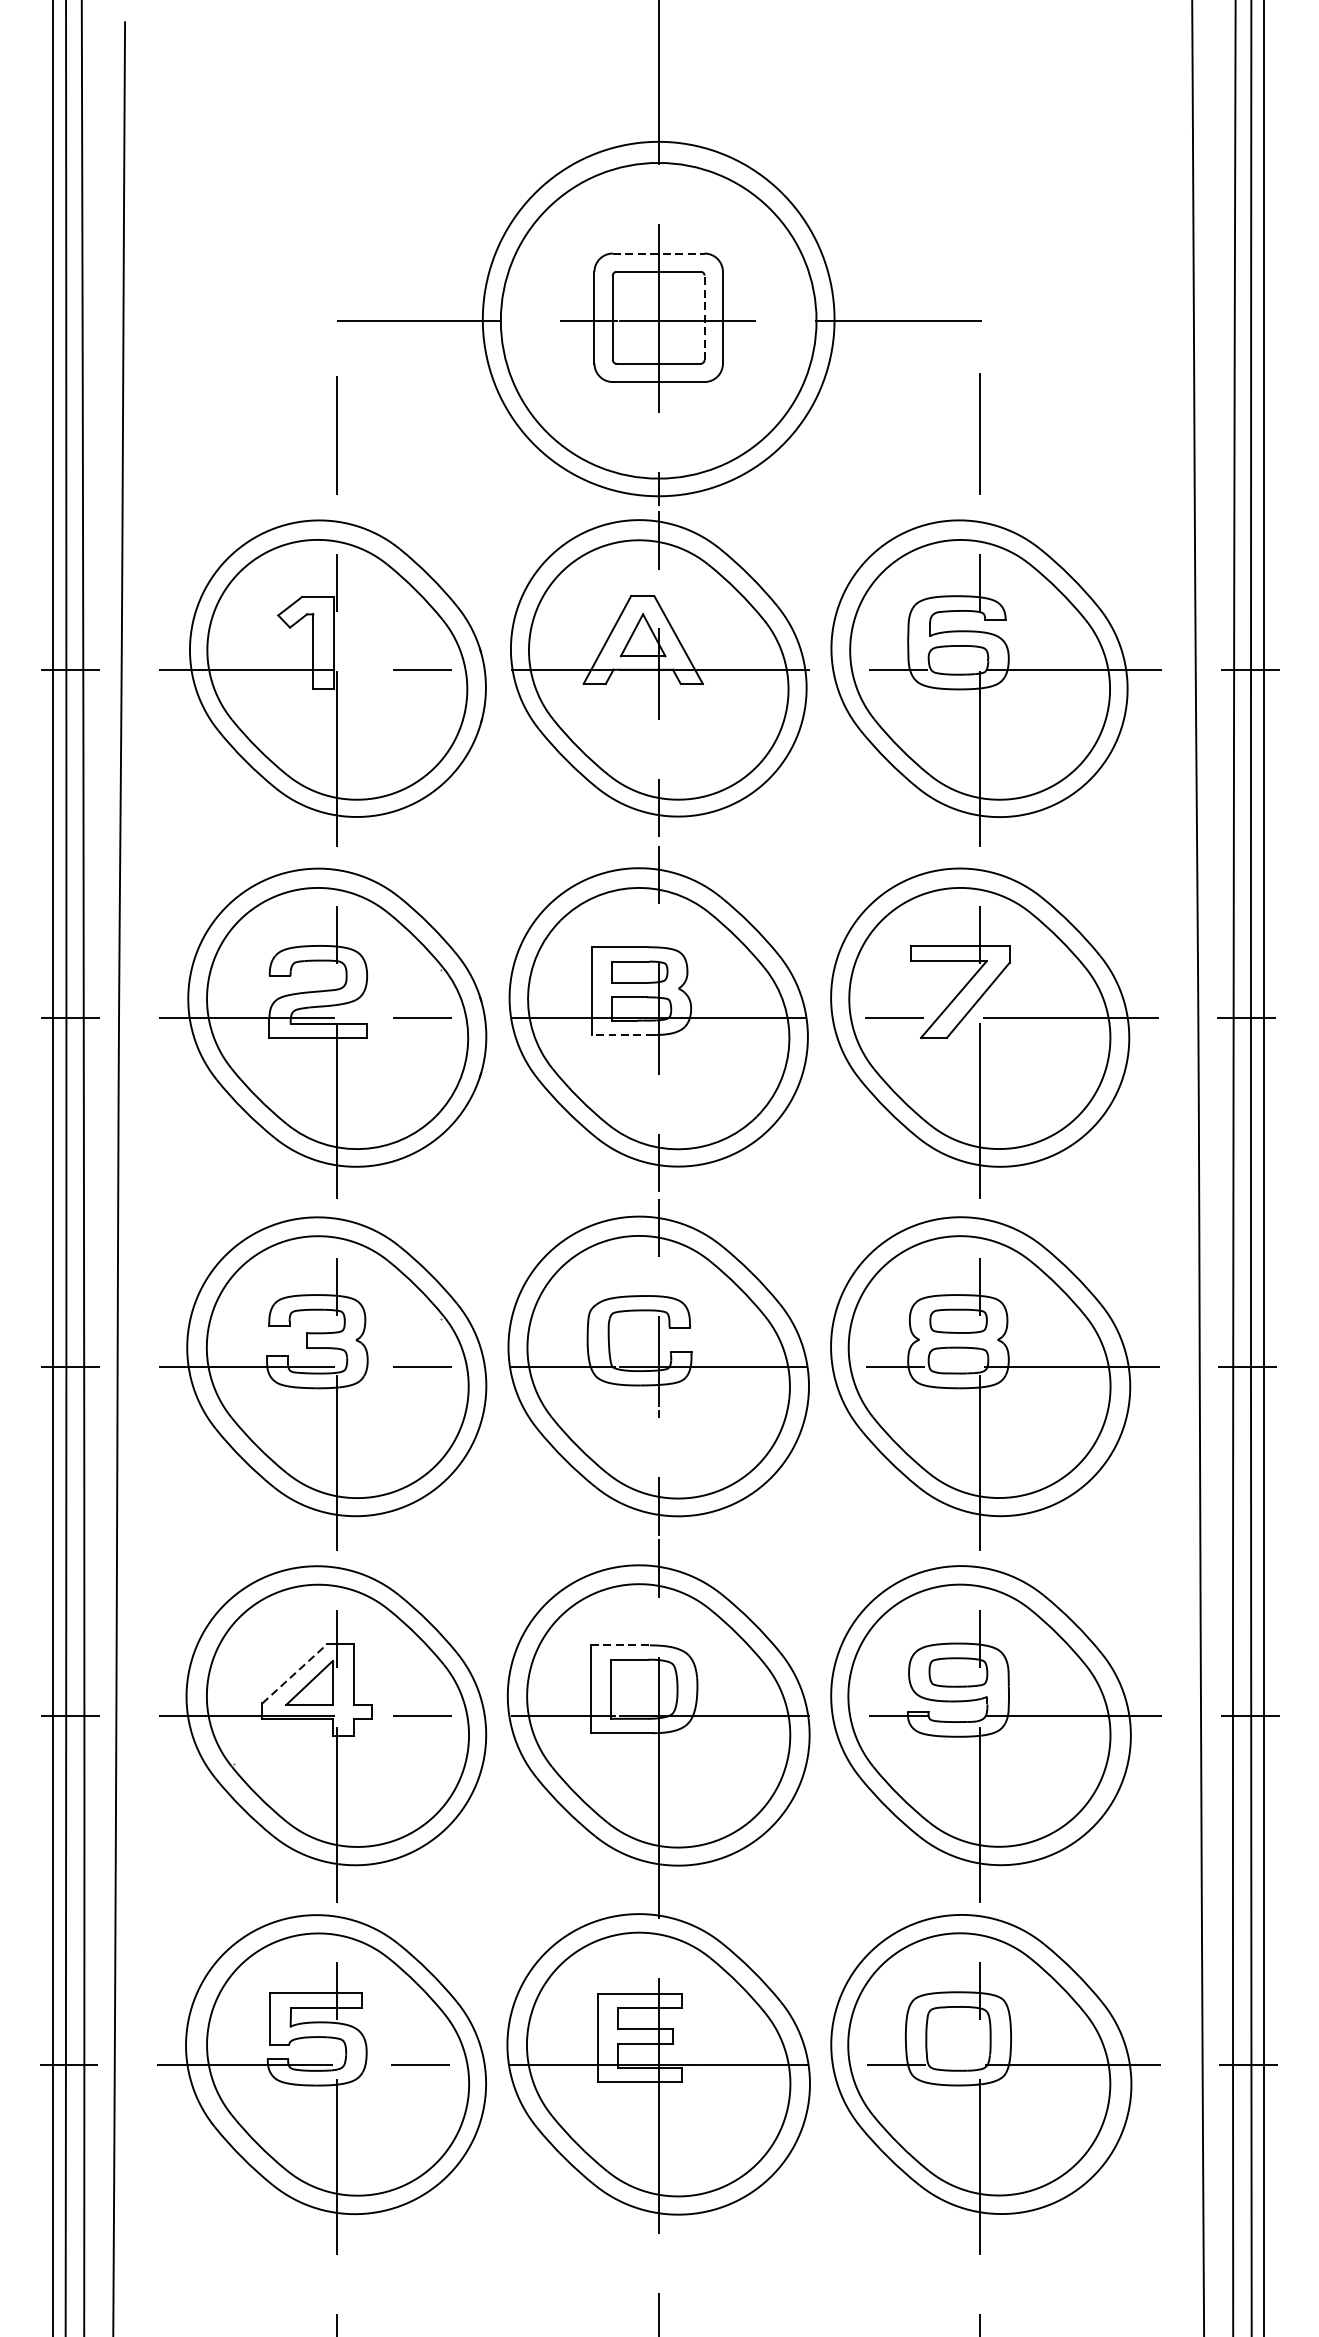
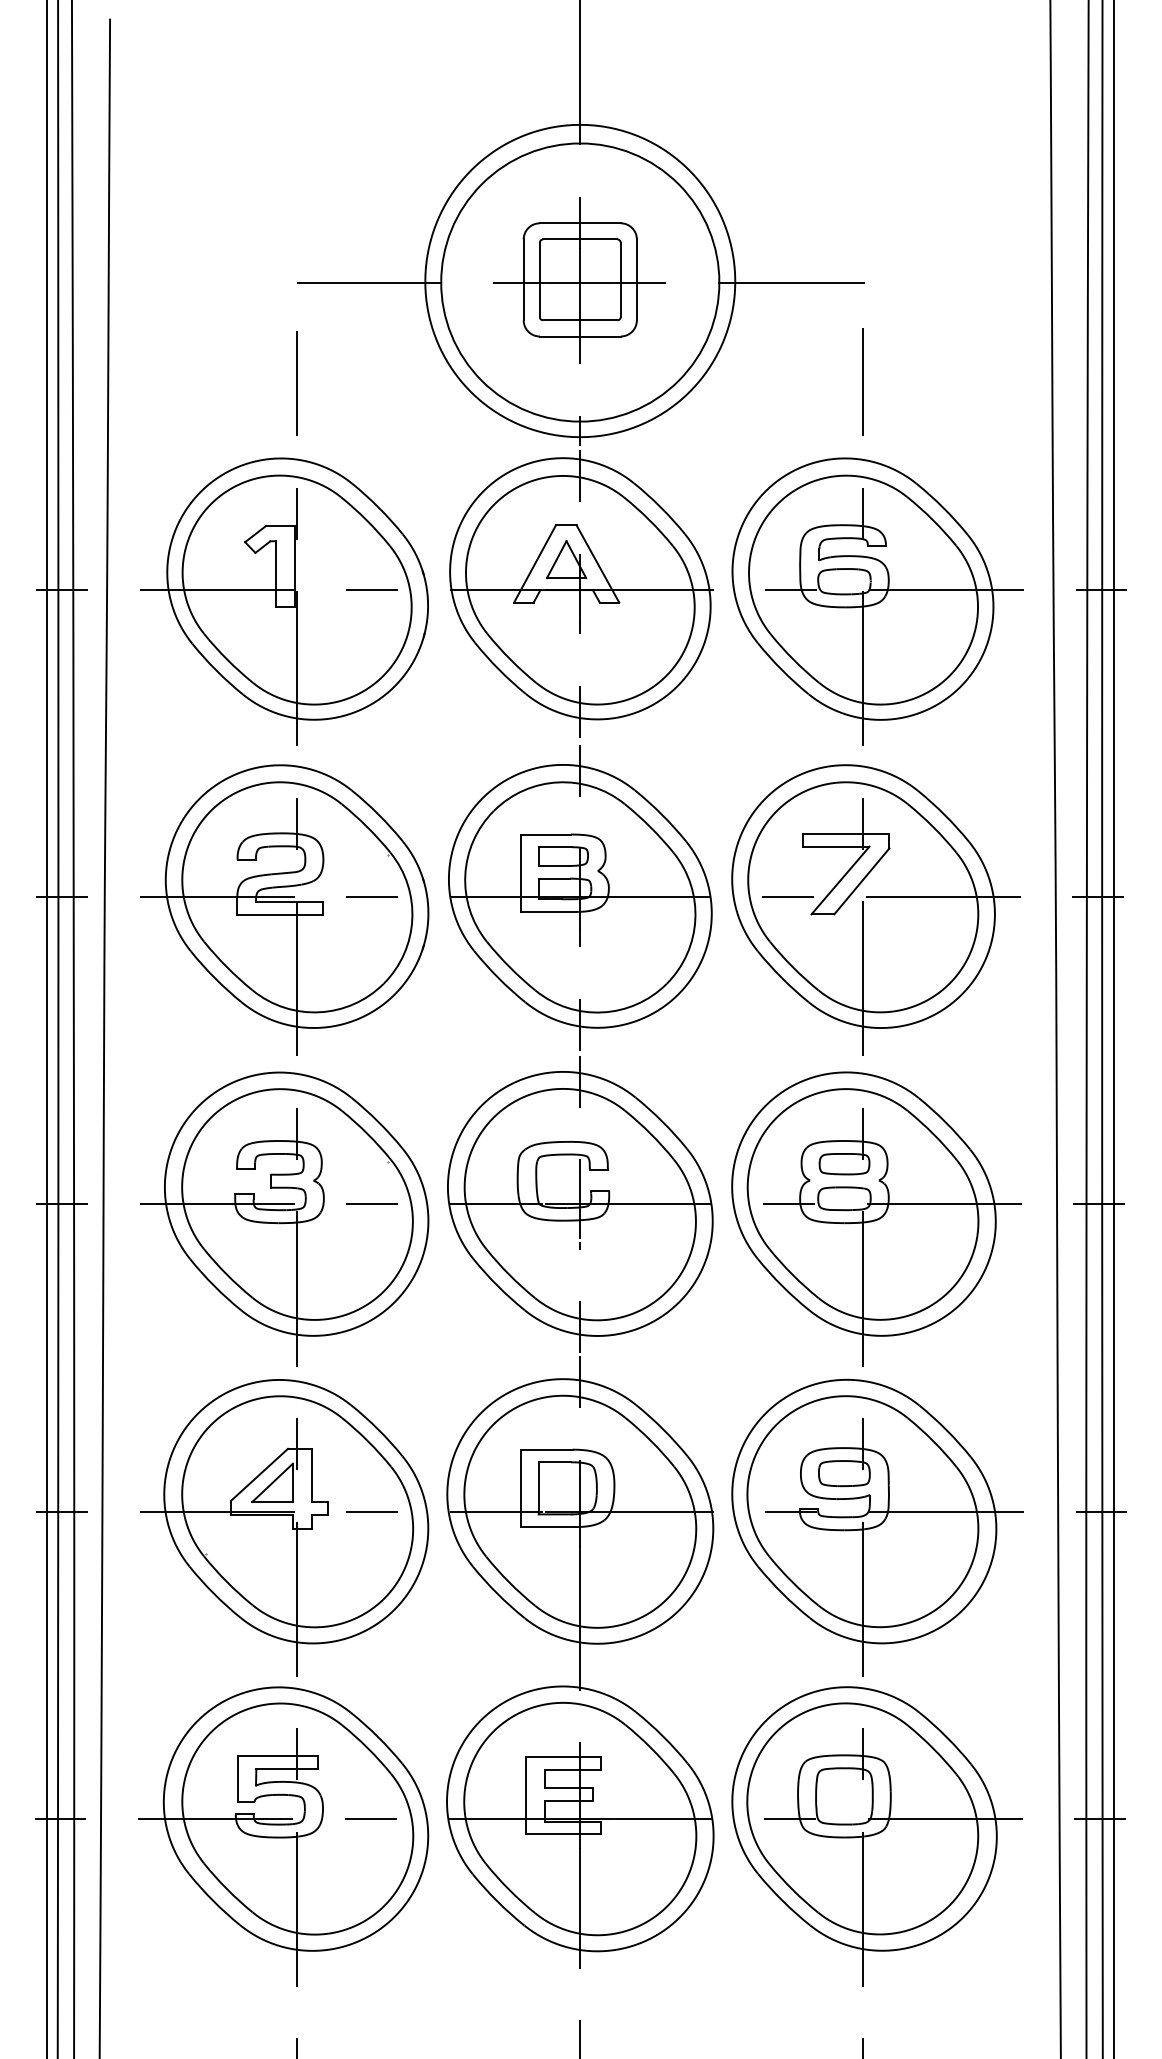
line: (658, 253) -> (580, 223), dashed -> solid
line: (704, 317) -> (620, 279), dashed -> solid
line: (622, 1034) -> (548, 911), dashed -> solid
line: (620, 1645) -> (546, 1449), dashed -> solid
line: (294, 1673) -> (259, 1474), dashed -> solid

